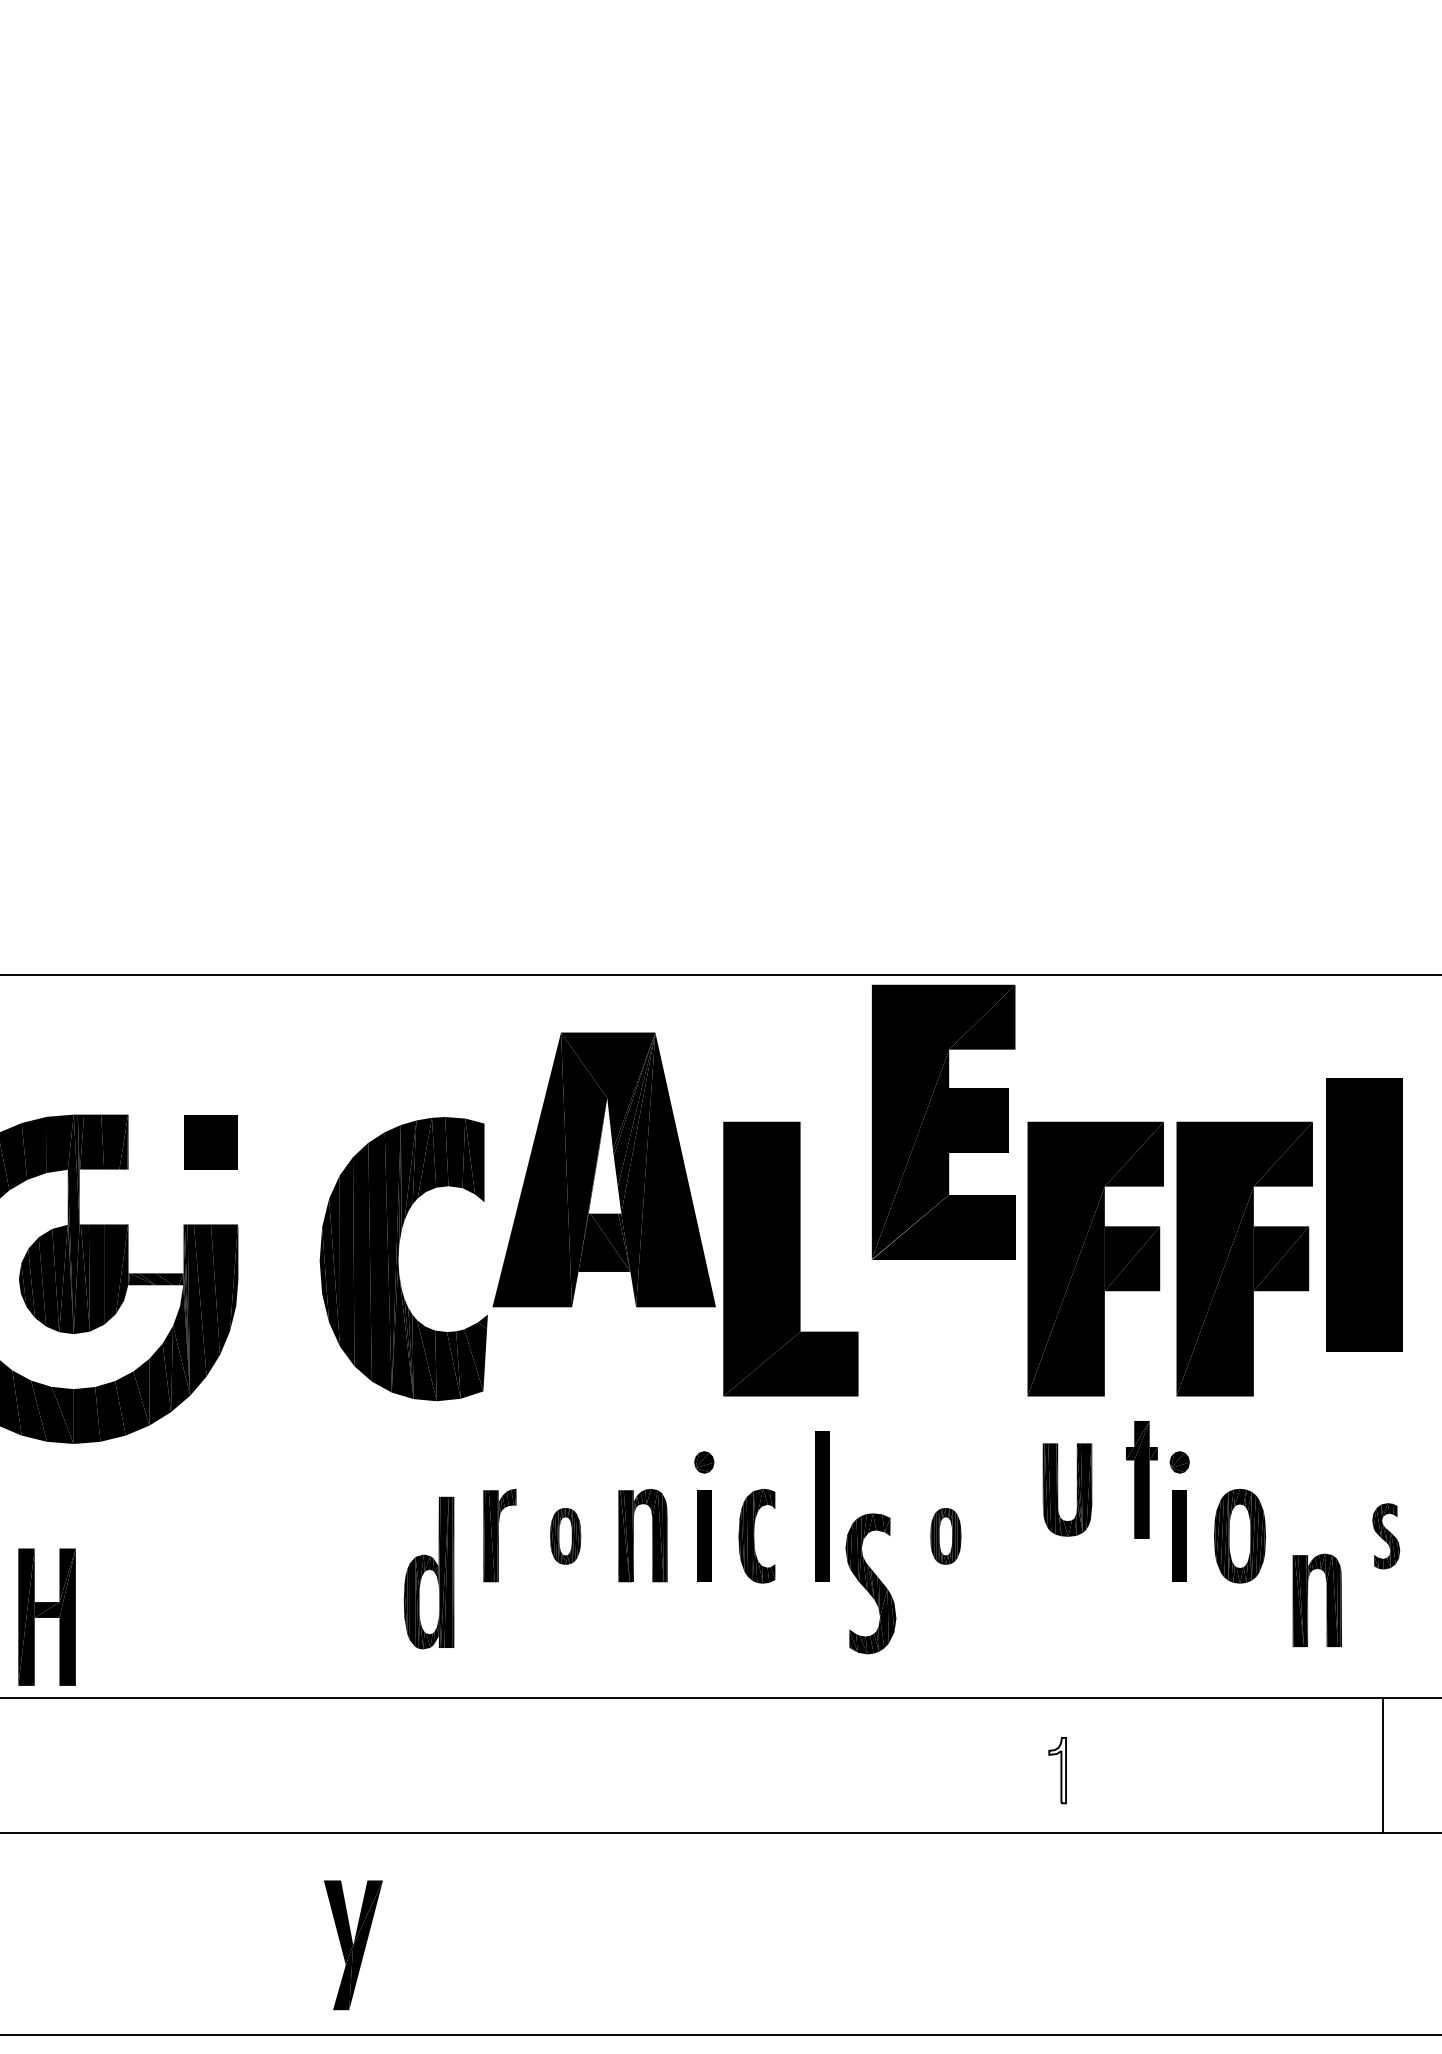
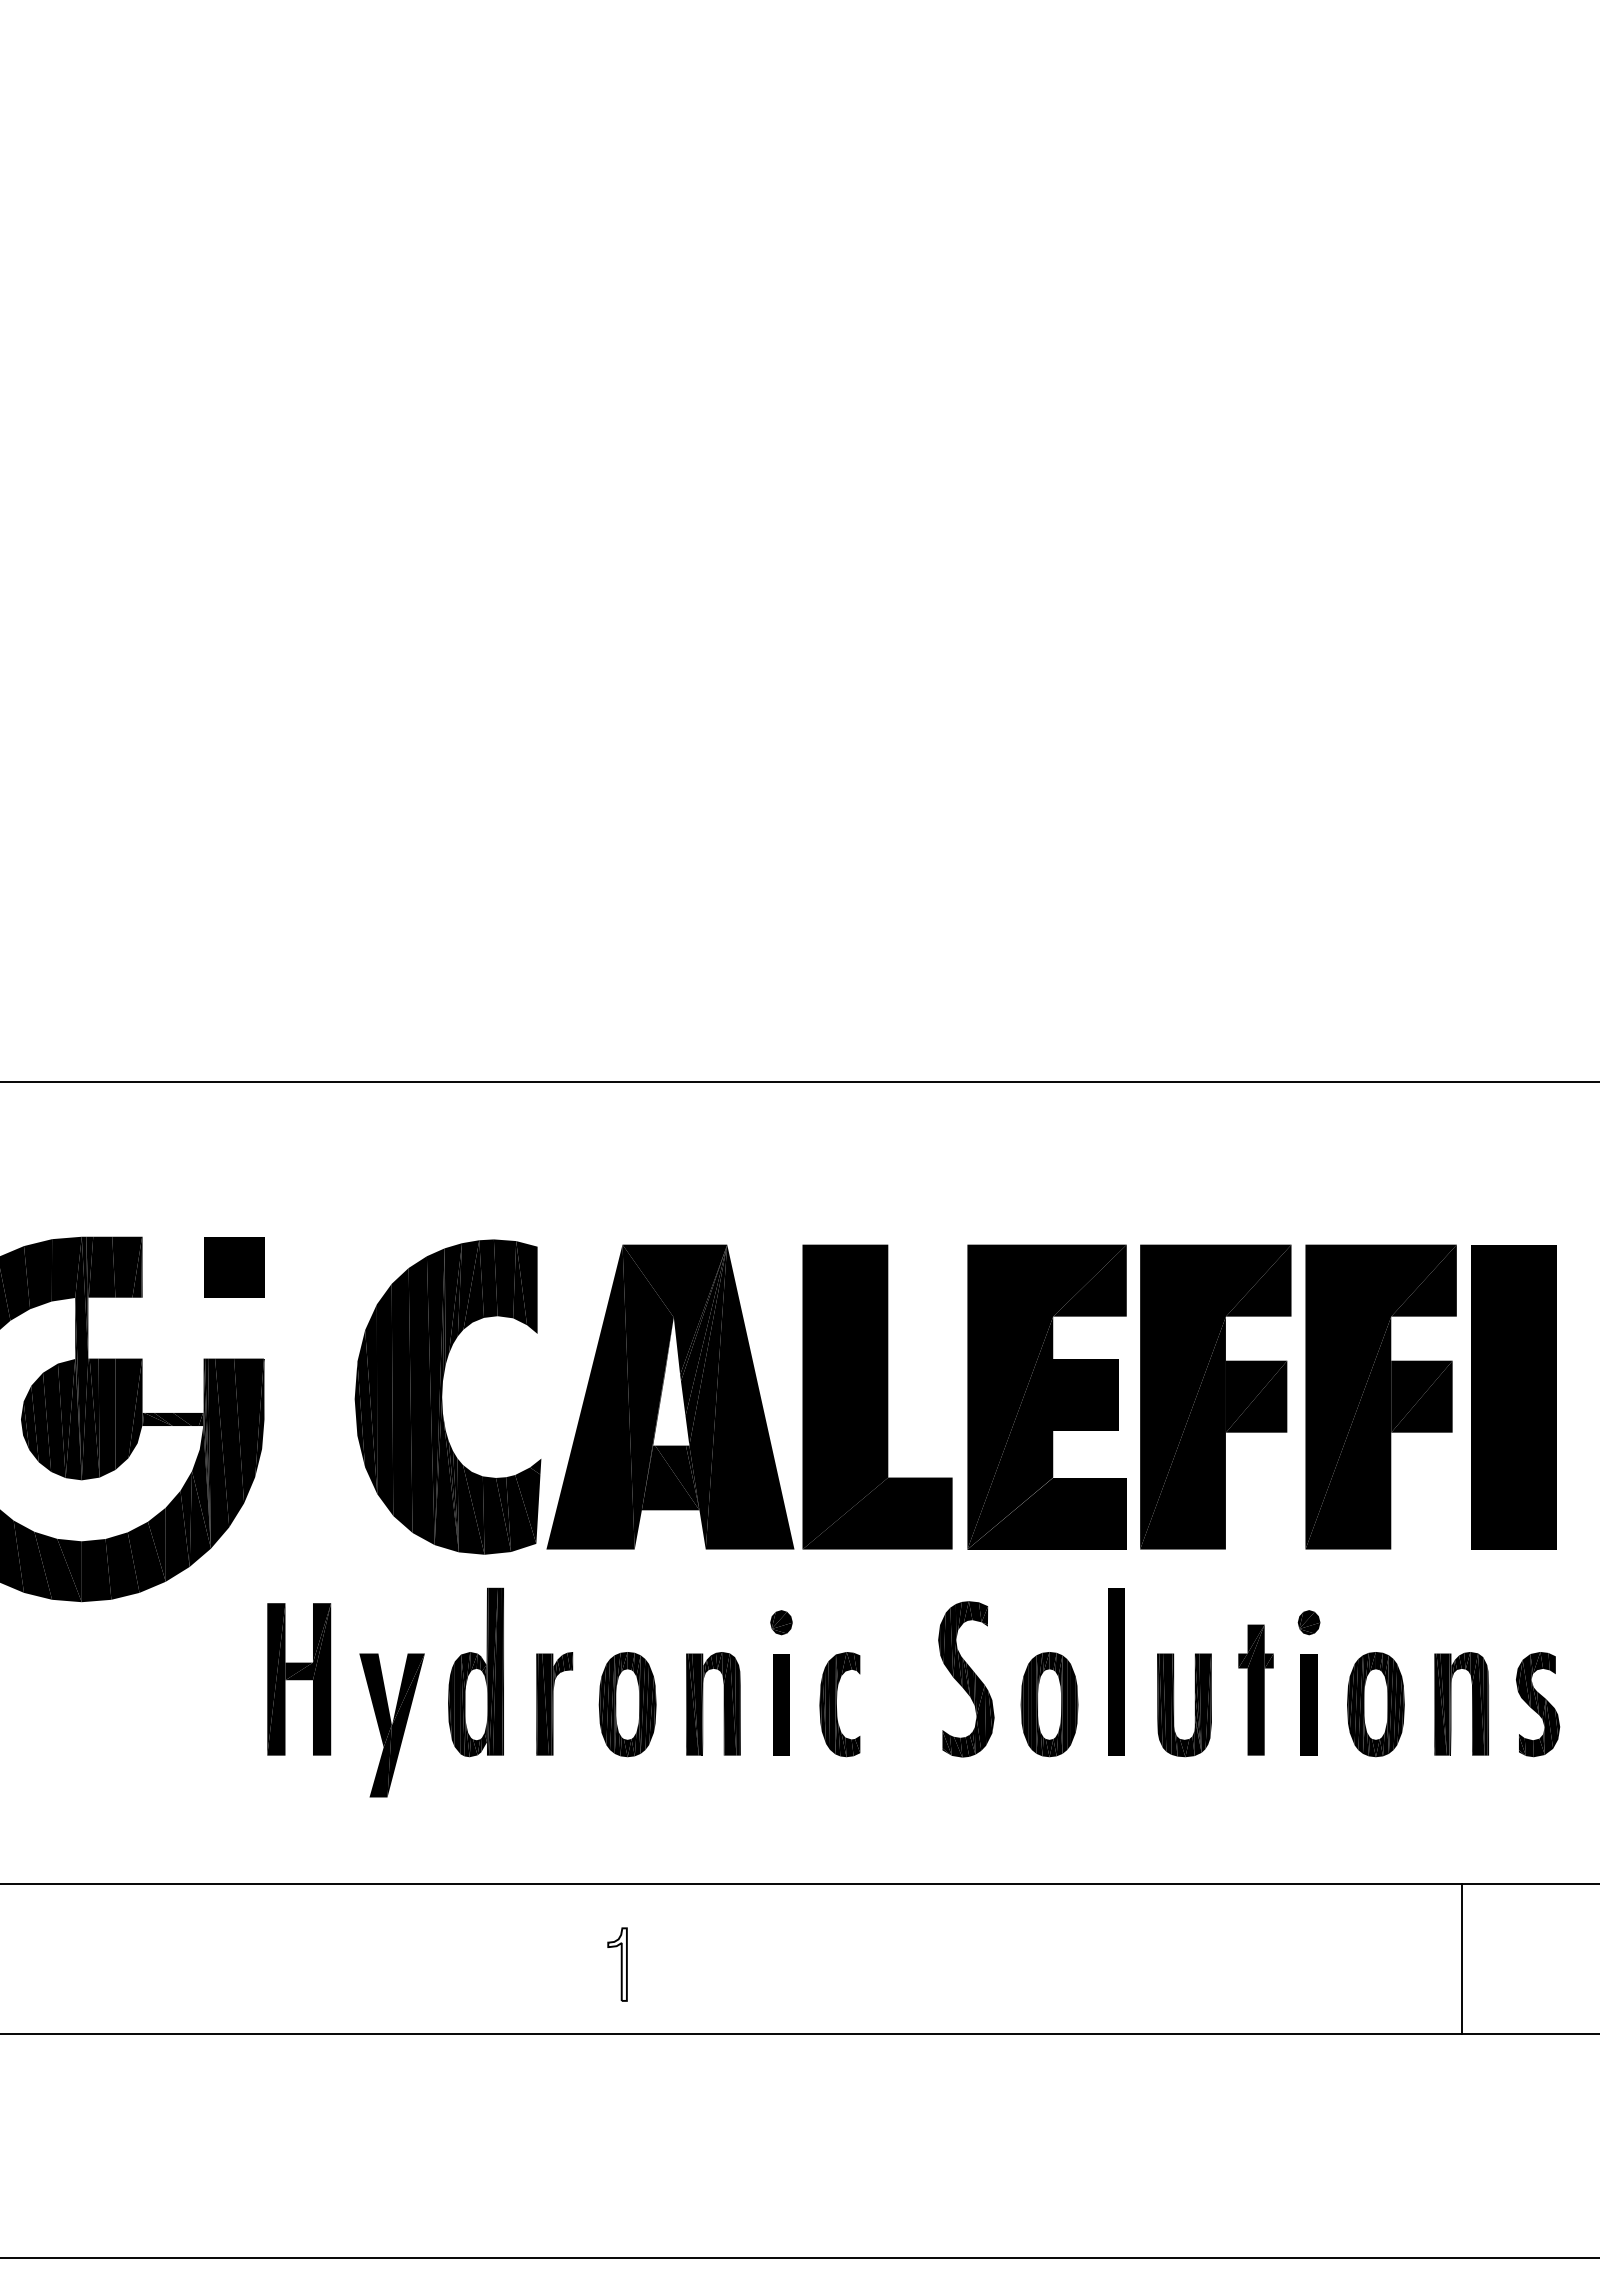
part: (943, 1121) -> (1046, 1396), moved
part: (604, 1169) -> (670, 1396), moved
part: (1364, 1215) -> (1513, 1397), moved
part: (1141, 1479) -> (1255, 1689), moved
part: (1058, 1490) -> (1174, 1705), moved
part: (822, 1506) -> (1116, 1671), moved
part: (565, 1536) -> (627, 1704), size x1.67
part: (945, 1536) -> (1049, 1704), size x1.67
part: (1386, 1536) -> (1538, 1704), size x1.43
part: (428, 1573) -> (475, 1672), moved
part: (871, 1583) -> (966, 1679), moved
part: (1308, 1600) -> (1451, 1703), moved
part: (47, 1617) -> (299, 1679), moved
line: (1382, 1765) -> (1461, 1958), moved
part: (1057, 1770) -> (617, 1964), moved
part: (352, 1945) -> (391, 1725), moved

